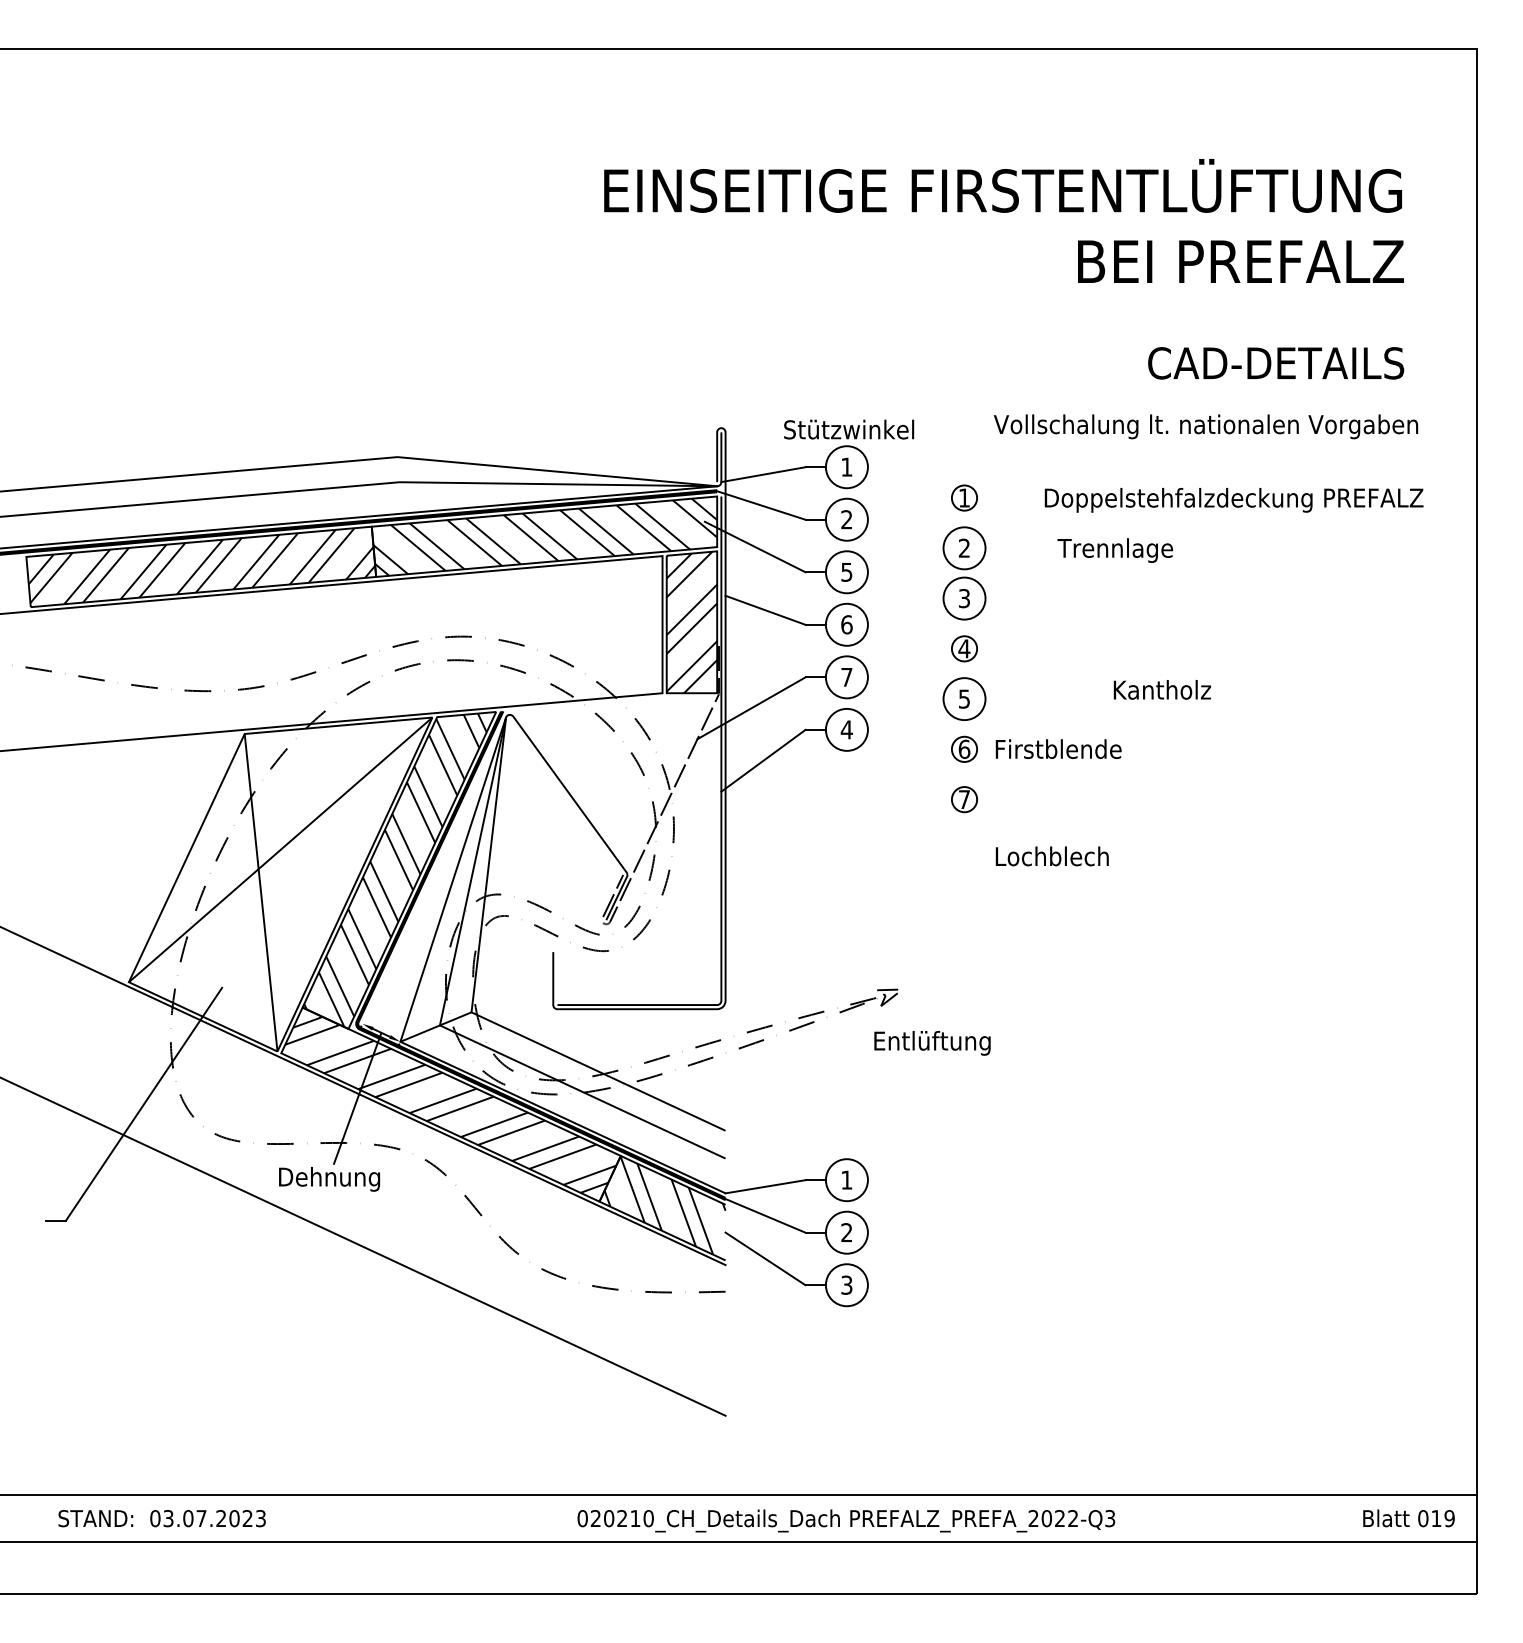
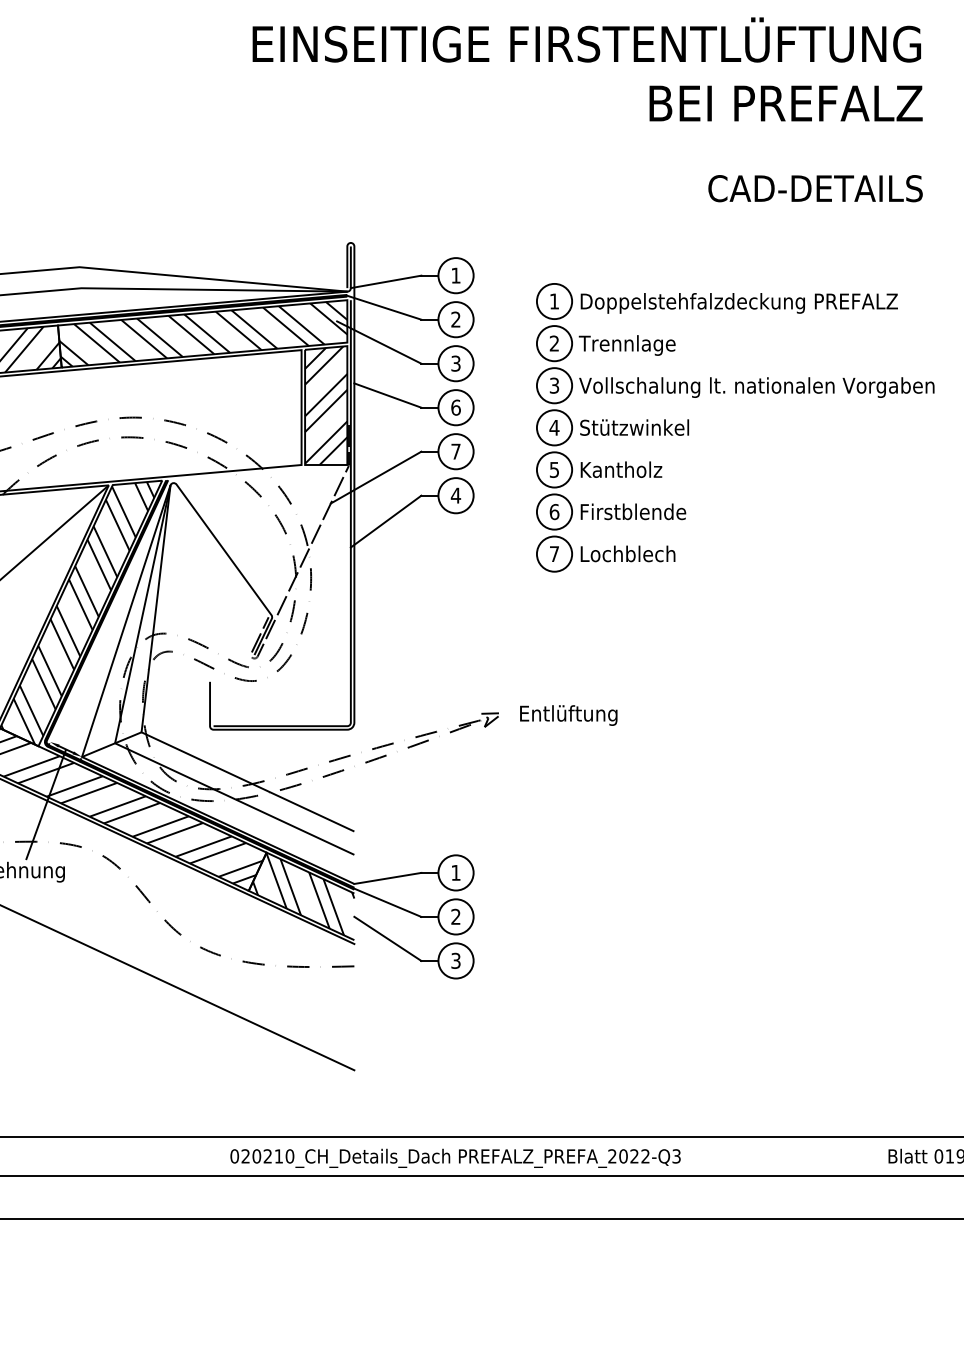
text: (1206, 426) -> (757, 387), moved
text: (849, 429) -> (634, 427), moved
circle: (964, 498) -> (554, 301), size x1.67
text: (1233, 500) -> (738, 303), moved
text: (1114, 550) -> (626, 345), moved
text: (846, 571) -> (455, 363), 5 -> 3
circle: (964, 648) -> (554, 427), size x1.67
text: (1161, 689) -> (620, 469), moved
circle: (964, 749) -> (554, 512), size x1.67
circle: (964, 799) -> (554, 554), size x1.67
text: (1051, 856) -> (627, 554), moved
text: (932, 1043) -> (568, 715), moved

